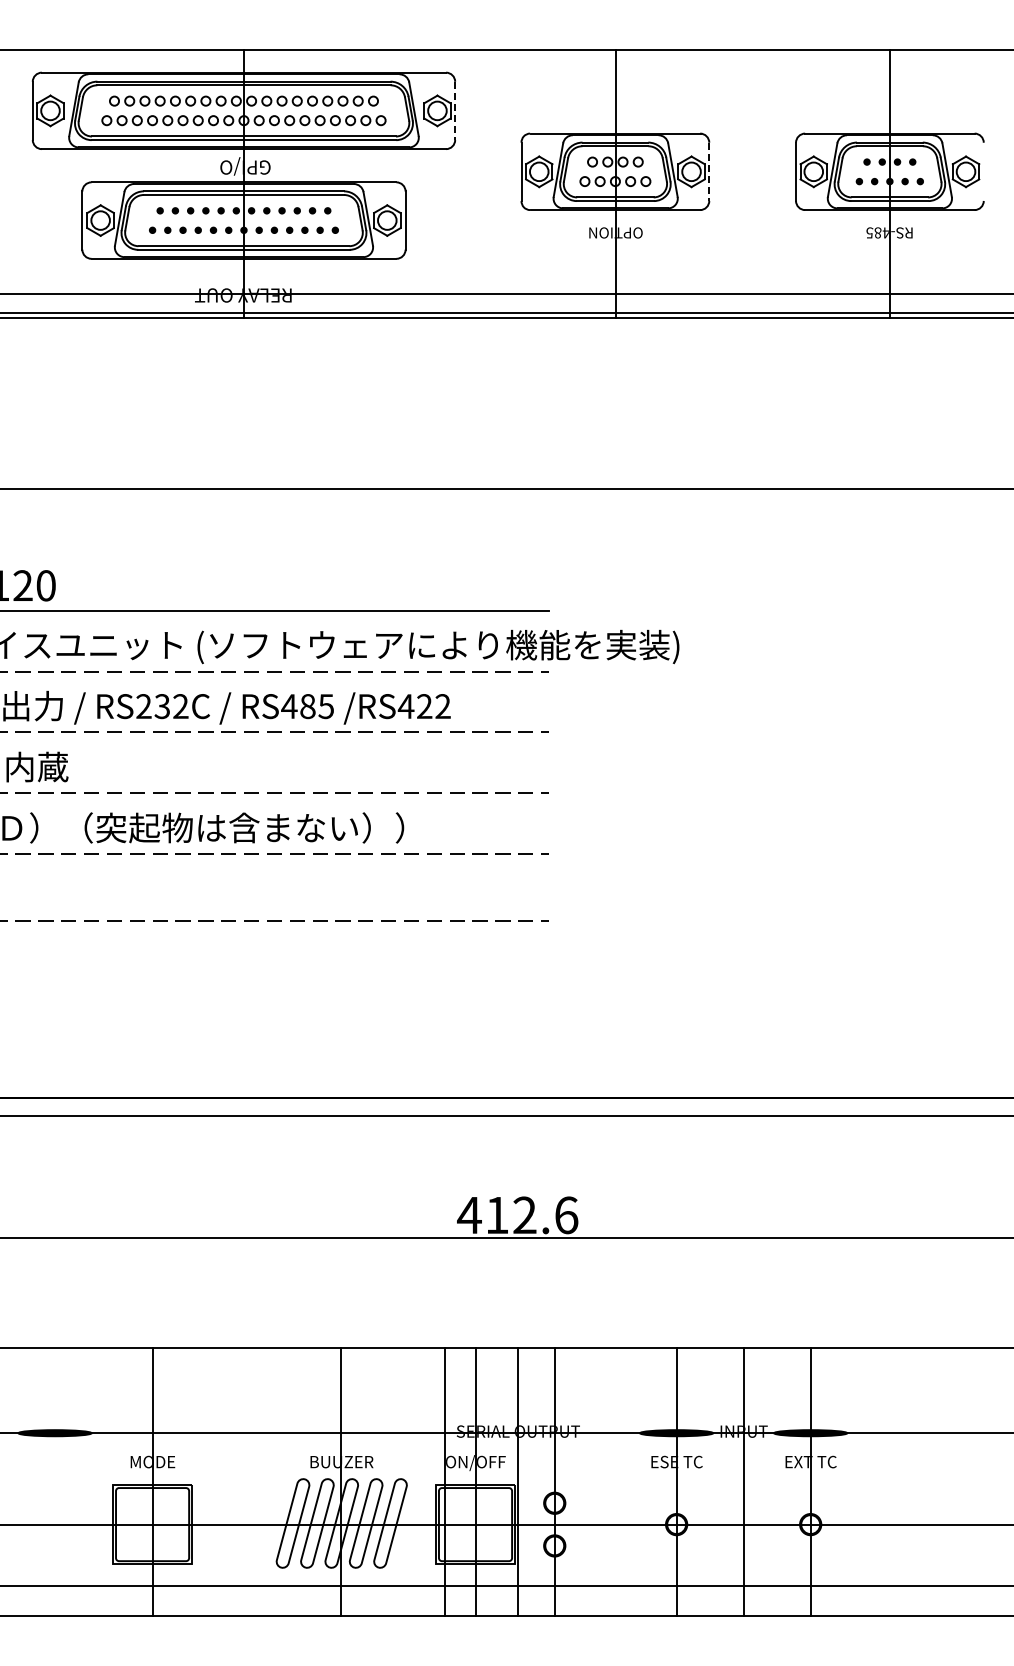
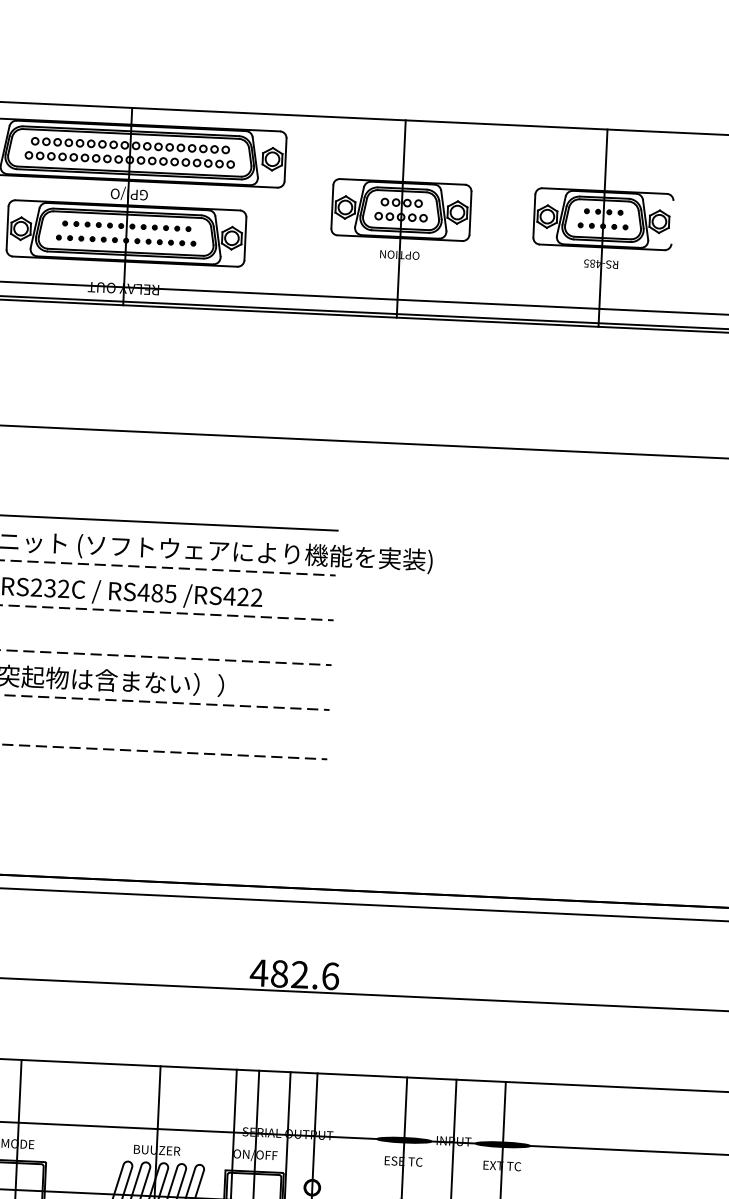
line: (455, 111) -> (285, 160), dashed -> solid
line: (709, 172) -> (470, 213), dashed -> solid
text: (497, 1215) -> (279, 974), 412.6 -> 482.6

